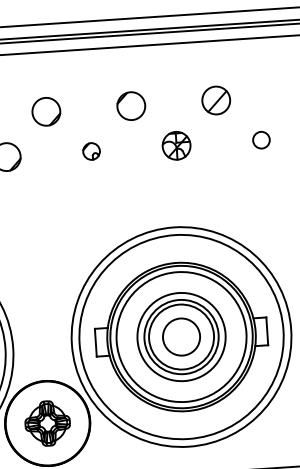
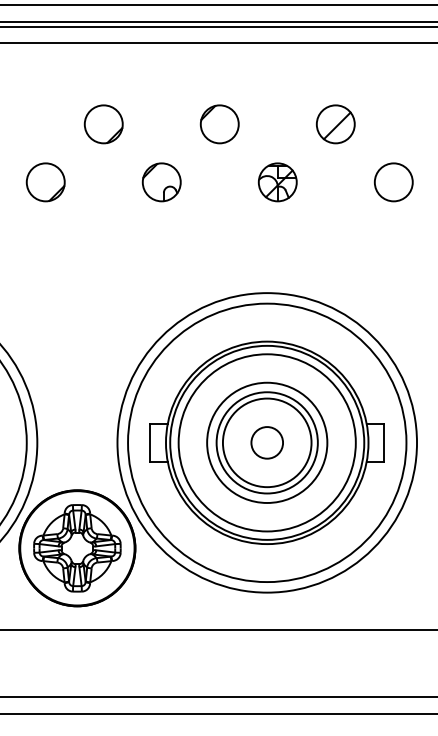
circle: (261, 140) -> (393, 182), size x1.67
part: (91, 151) -> (161, 182), size x1.67
circle: (181, 336) -> (267, 442), size x0.62
part: (47, 423) -> (77, 548), size x1.43

